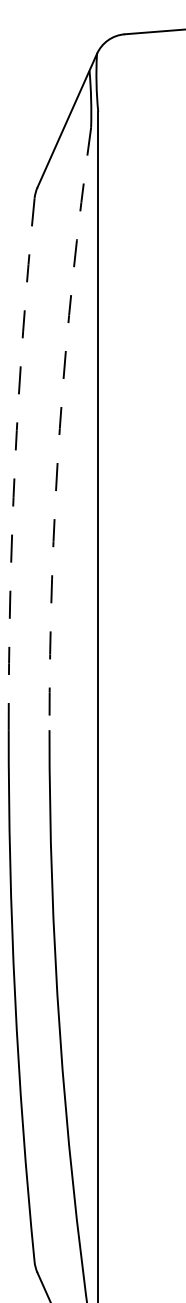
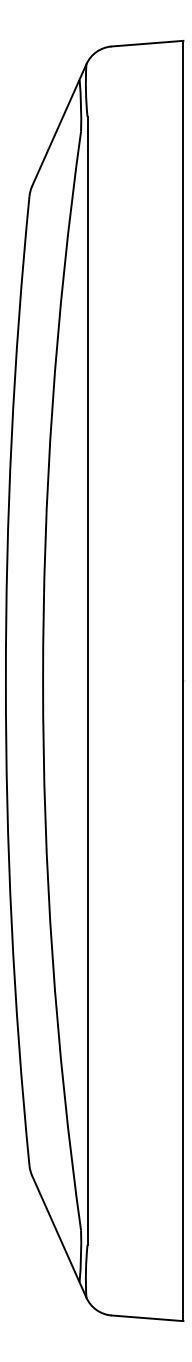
arc: (59, 428) -> (52, 405), dashed -> solid
arc: (14, 464) -> (11, 438), dashed -> solid

